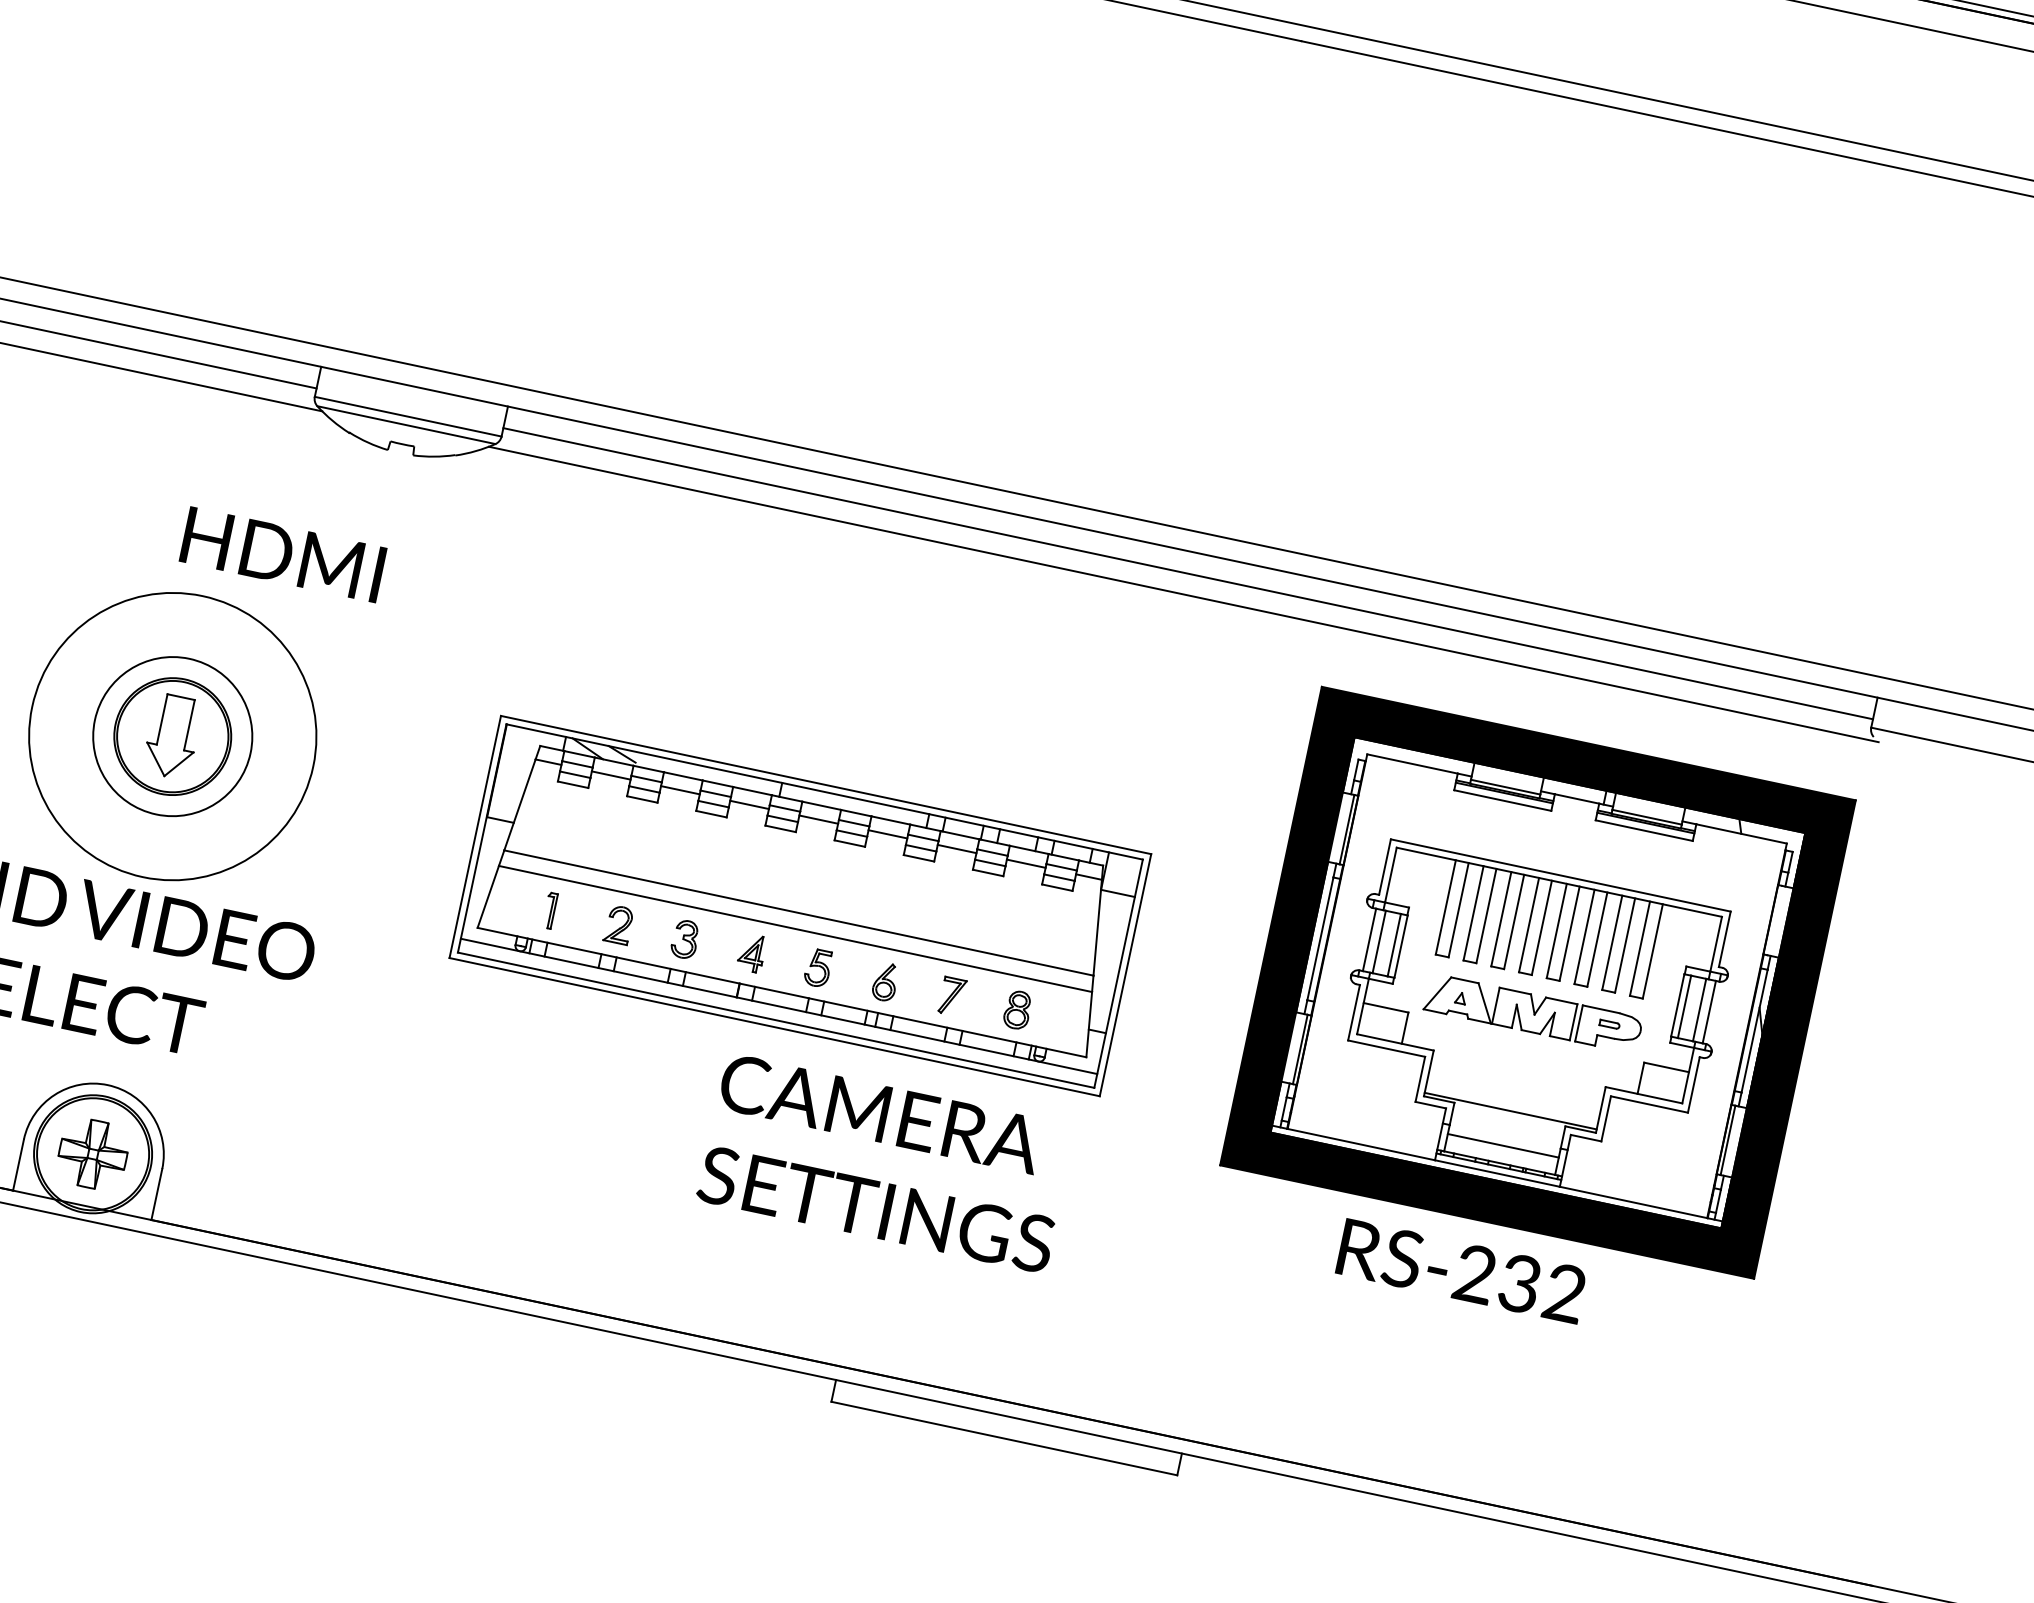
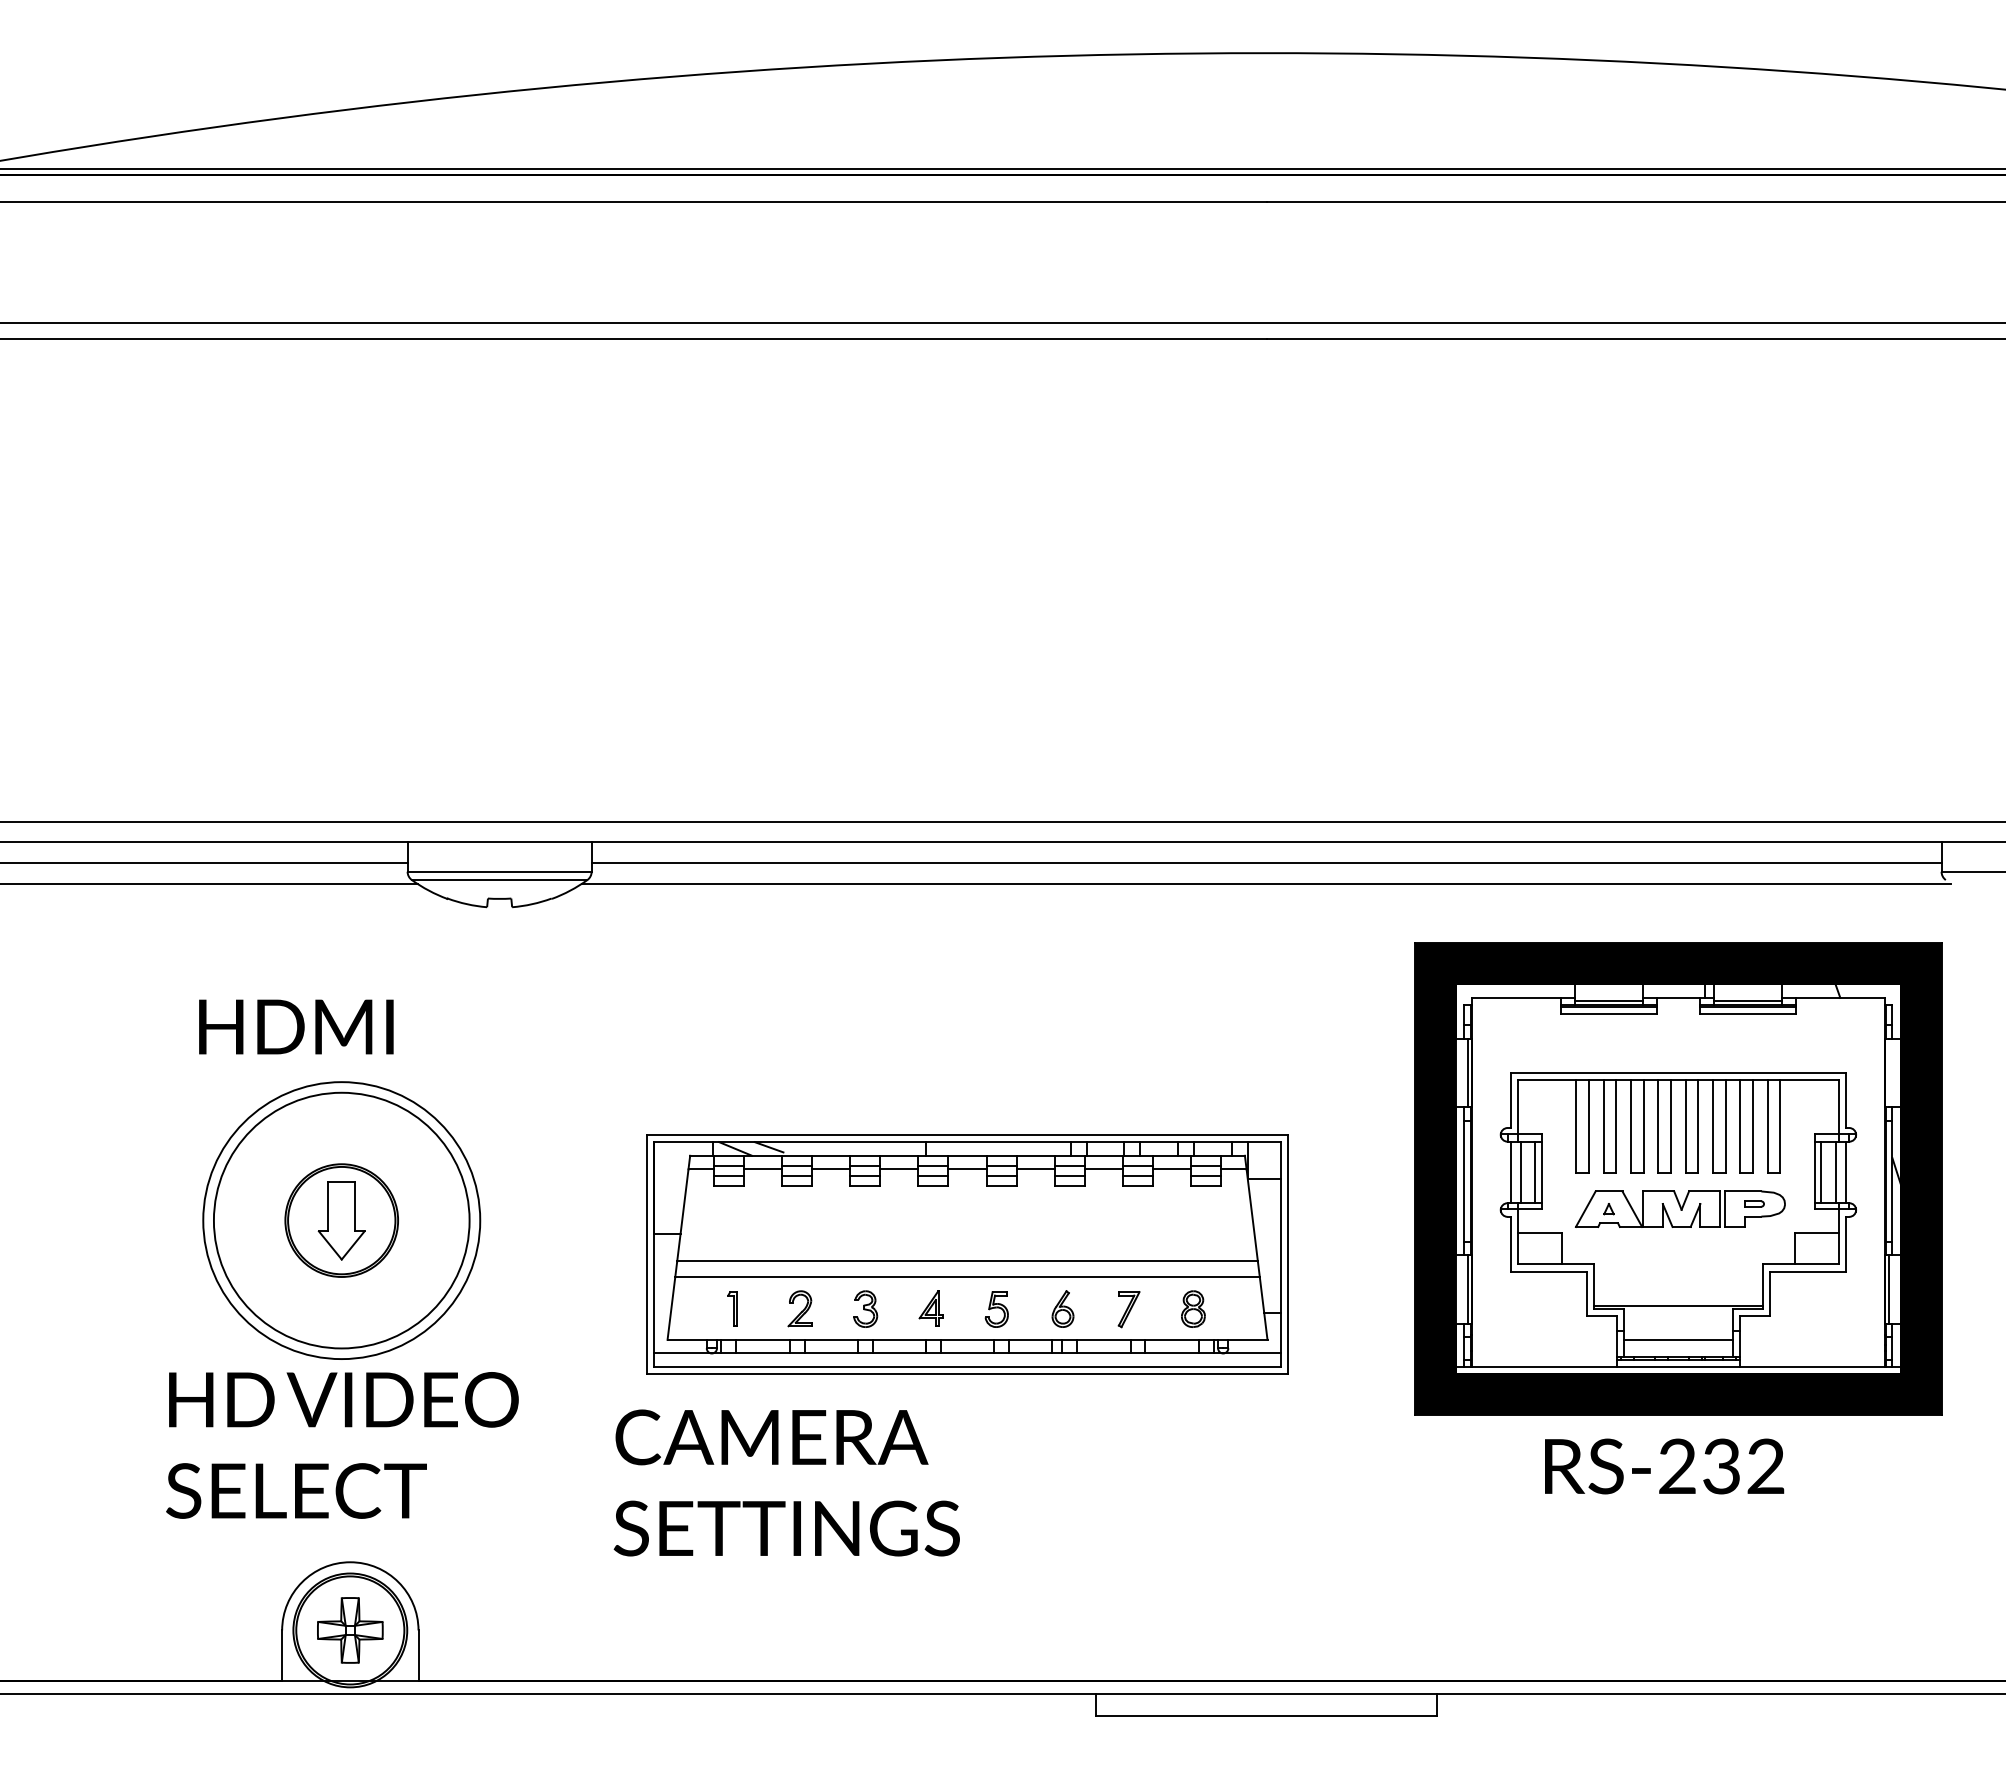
text: (283, 554) -> (296, 1026), moved
circle: (172, 736) -> (341, 1220), size x1.67
text: (885, 1162) -> (786, 1482), moved

